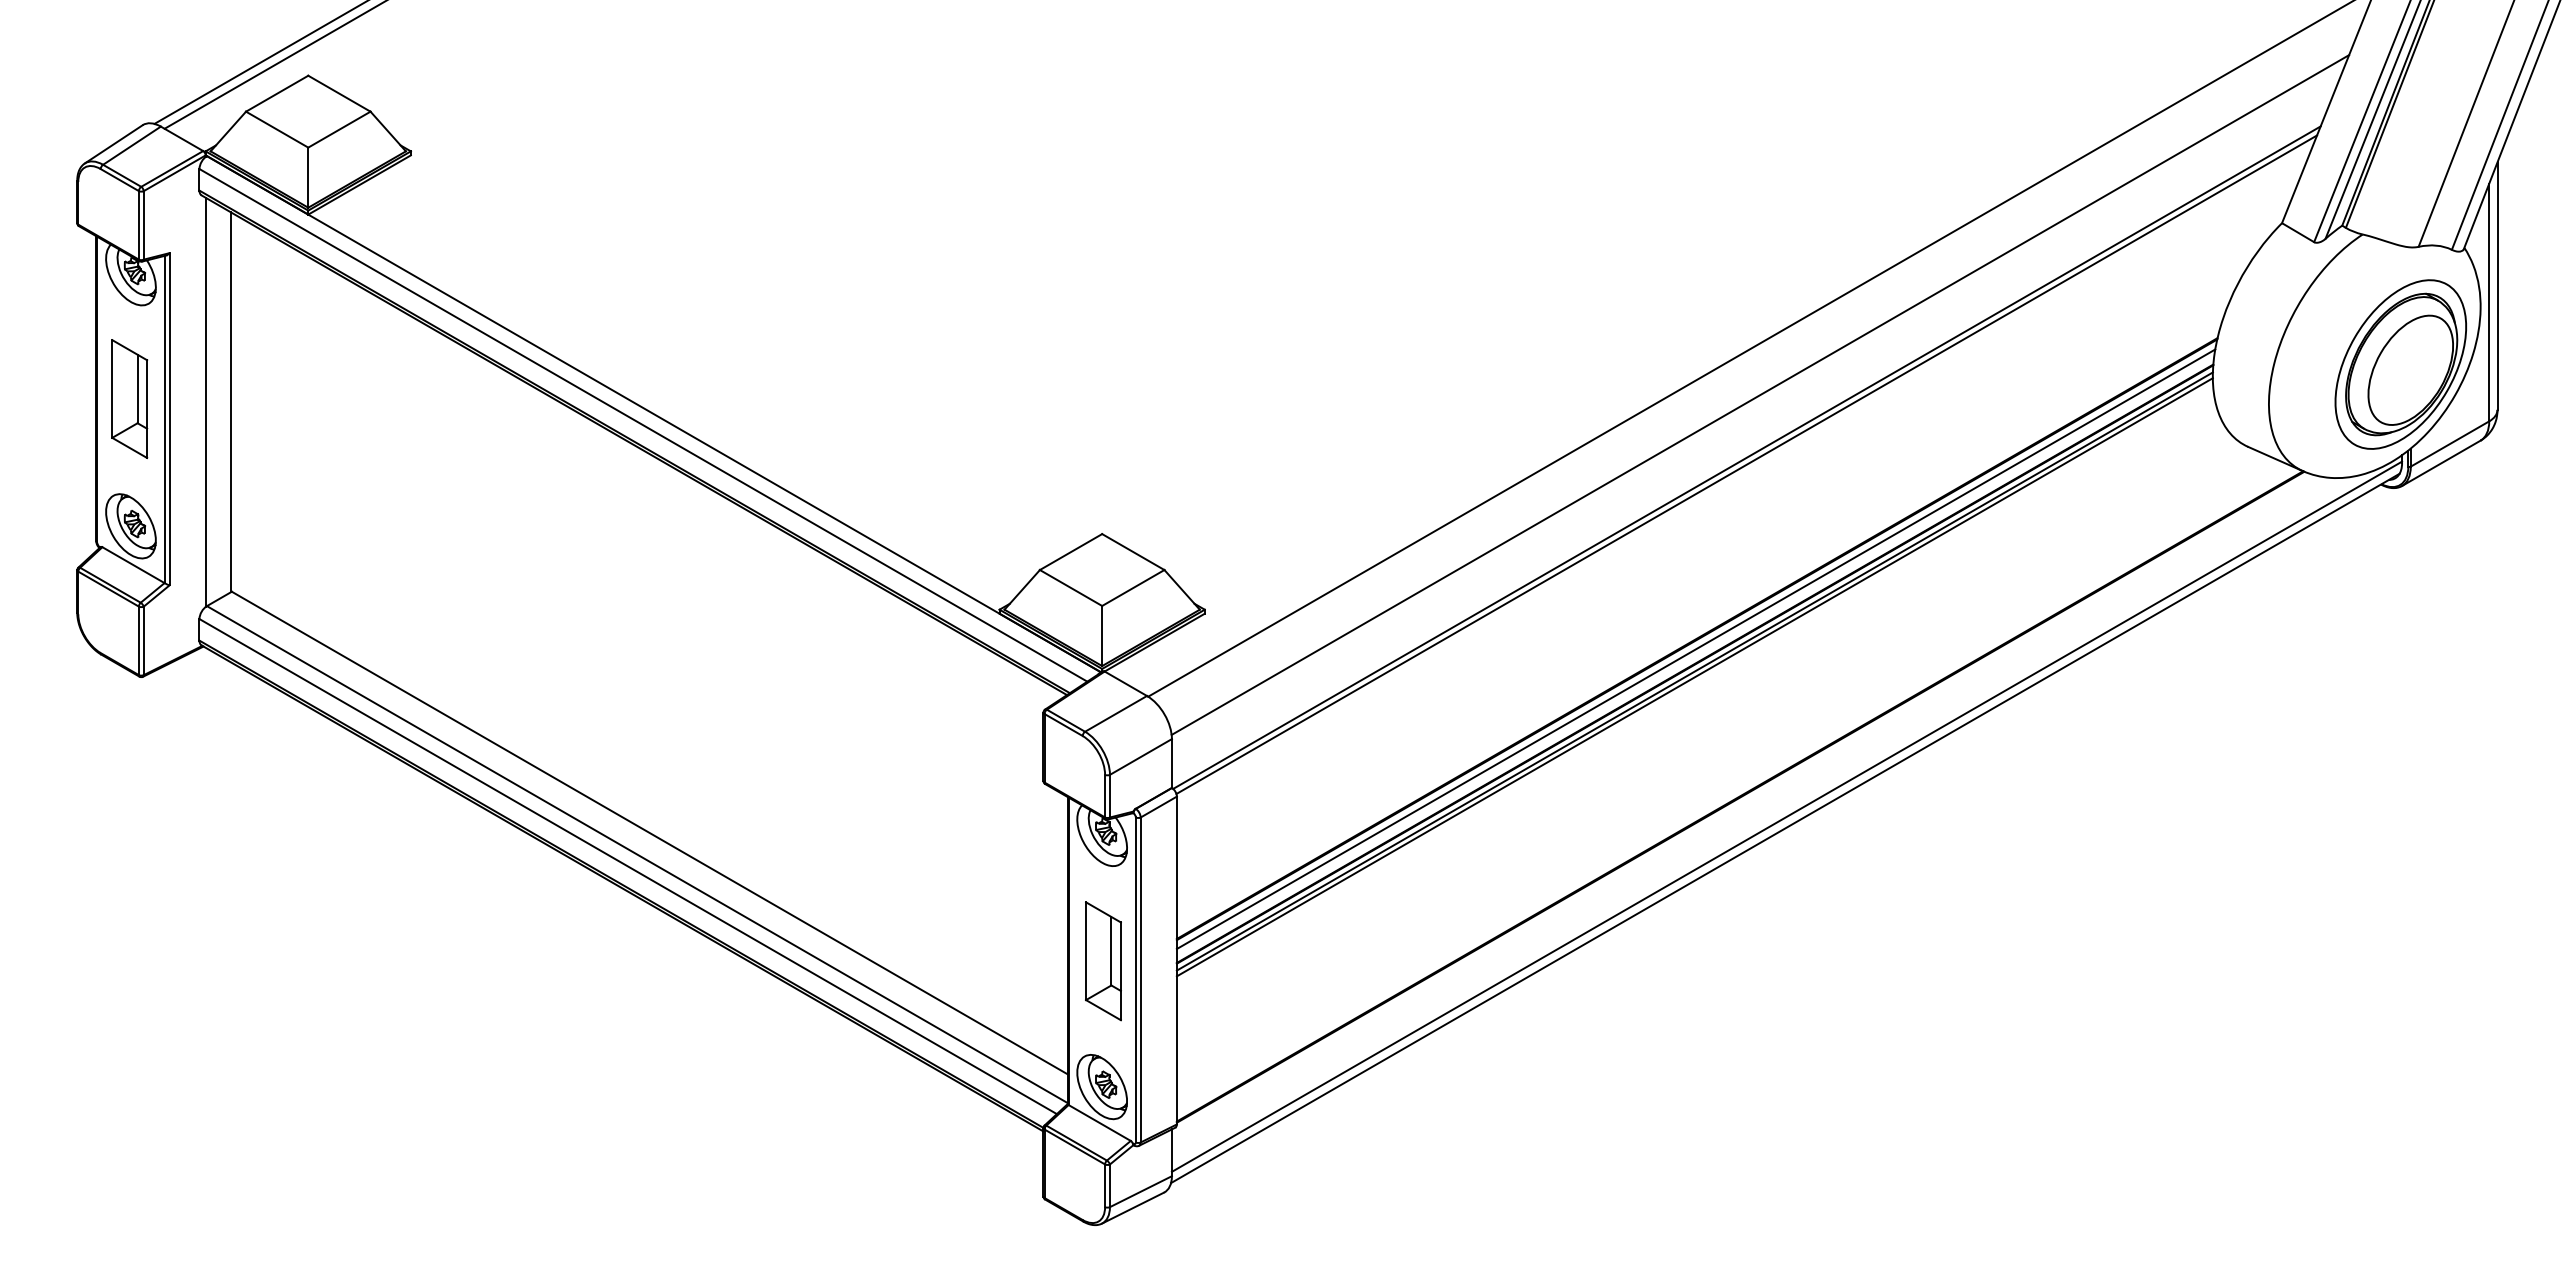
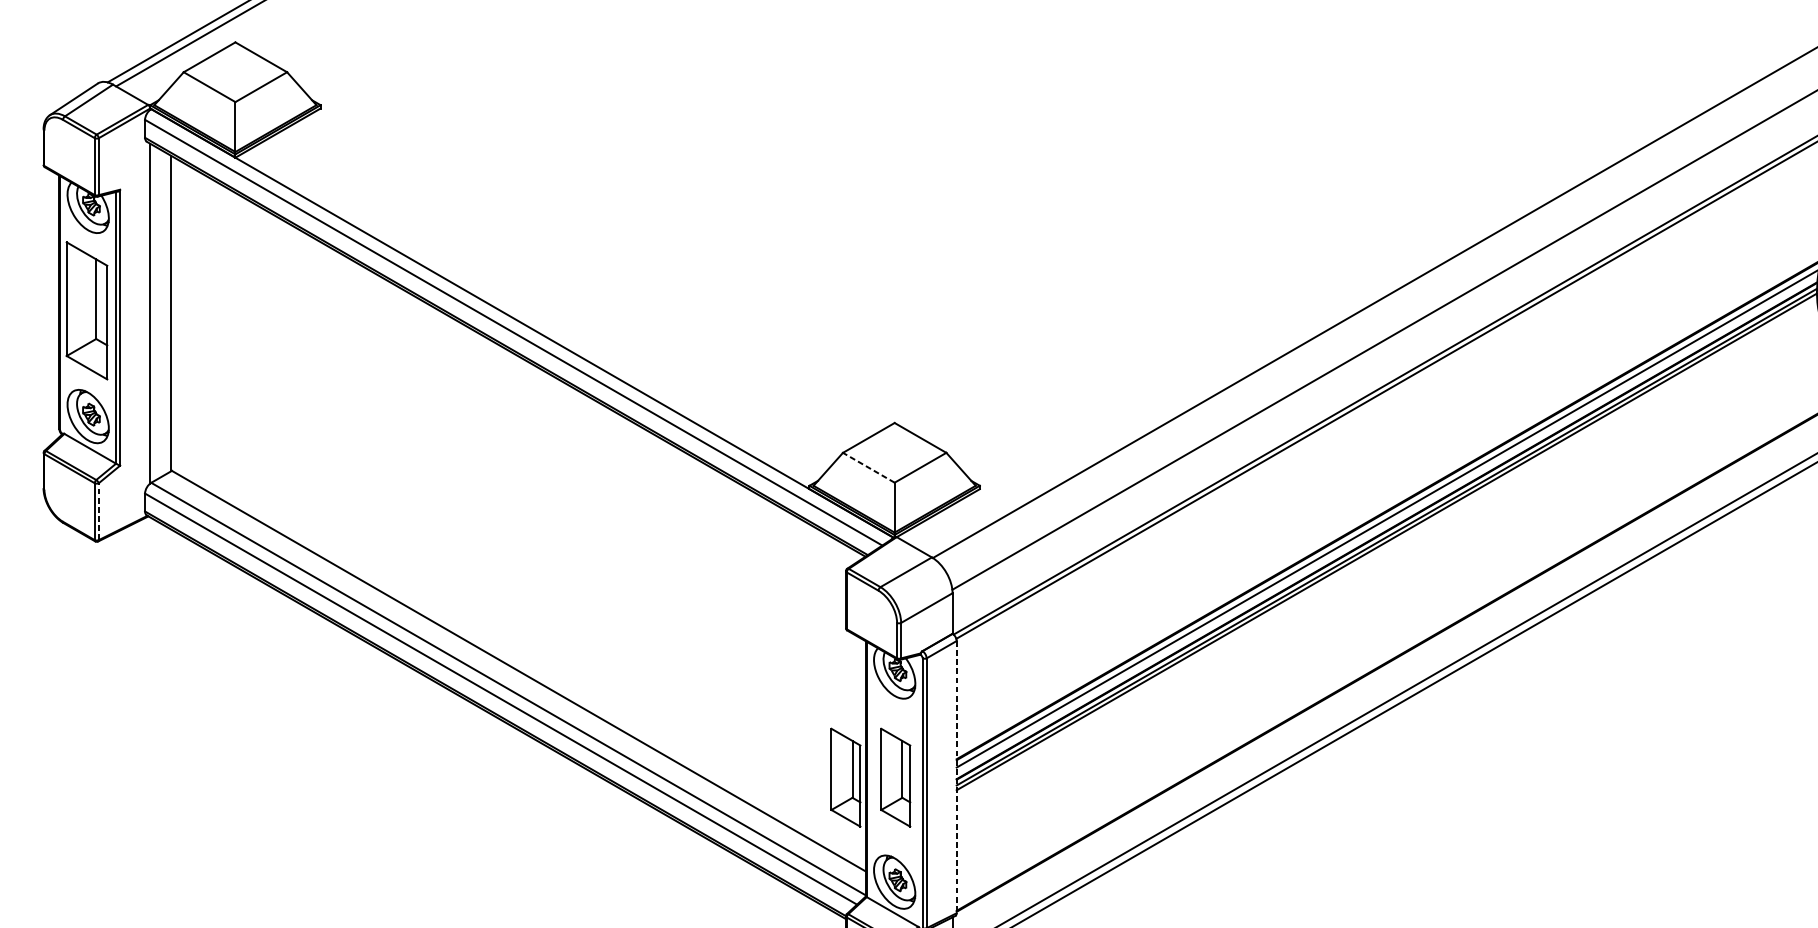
part: (129, 398) -> (86, 310), size x1.4
line: (1071, 588) -> (869, 468), solid -> dashed
line: (143, 640) -> (98, 511), solid -> dashed
line: (1176, 960) -> (956, 777), solid -> dashed
part: (1043, 961) -> (845, 777), added

